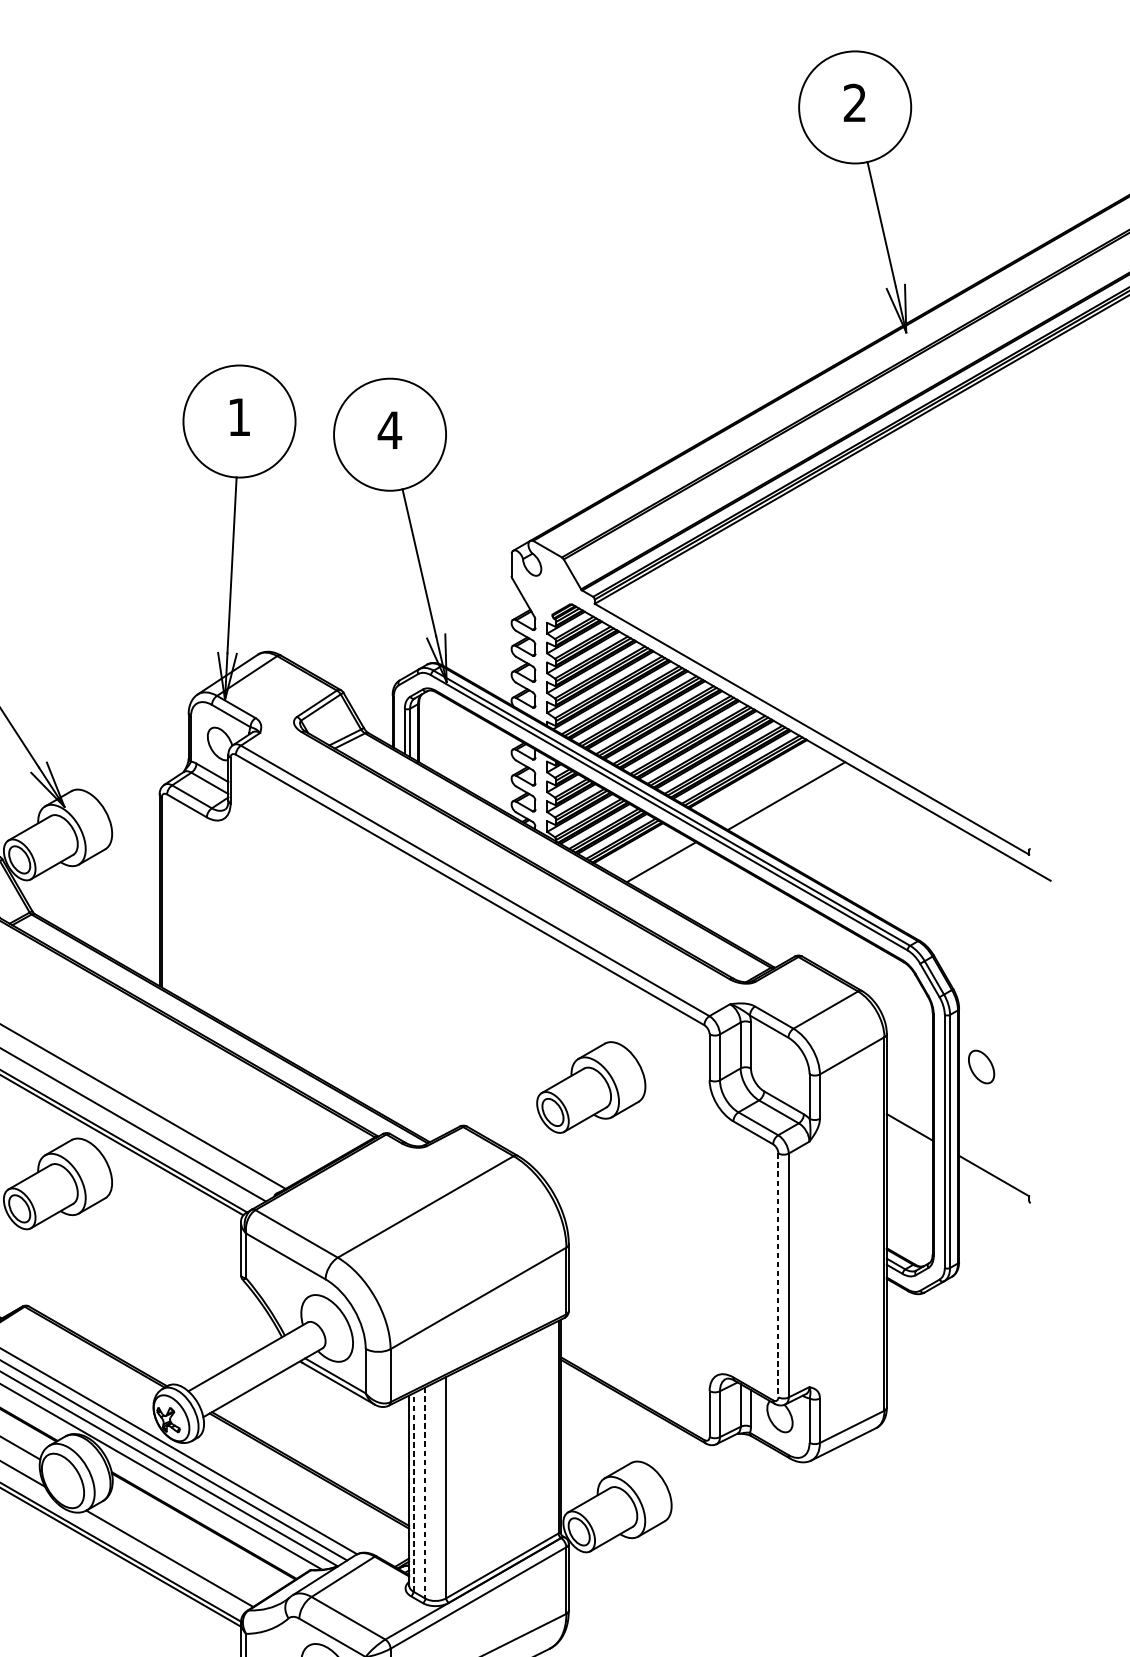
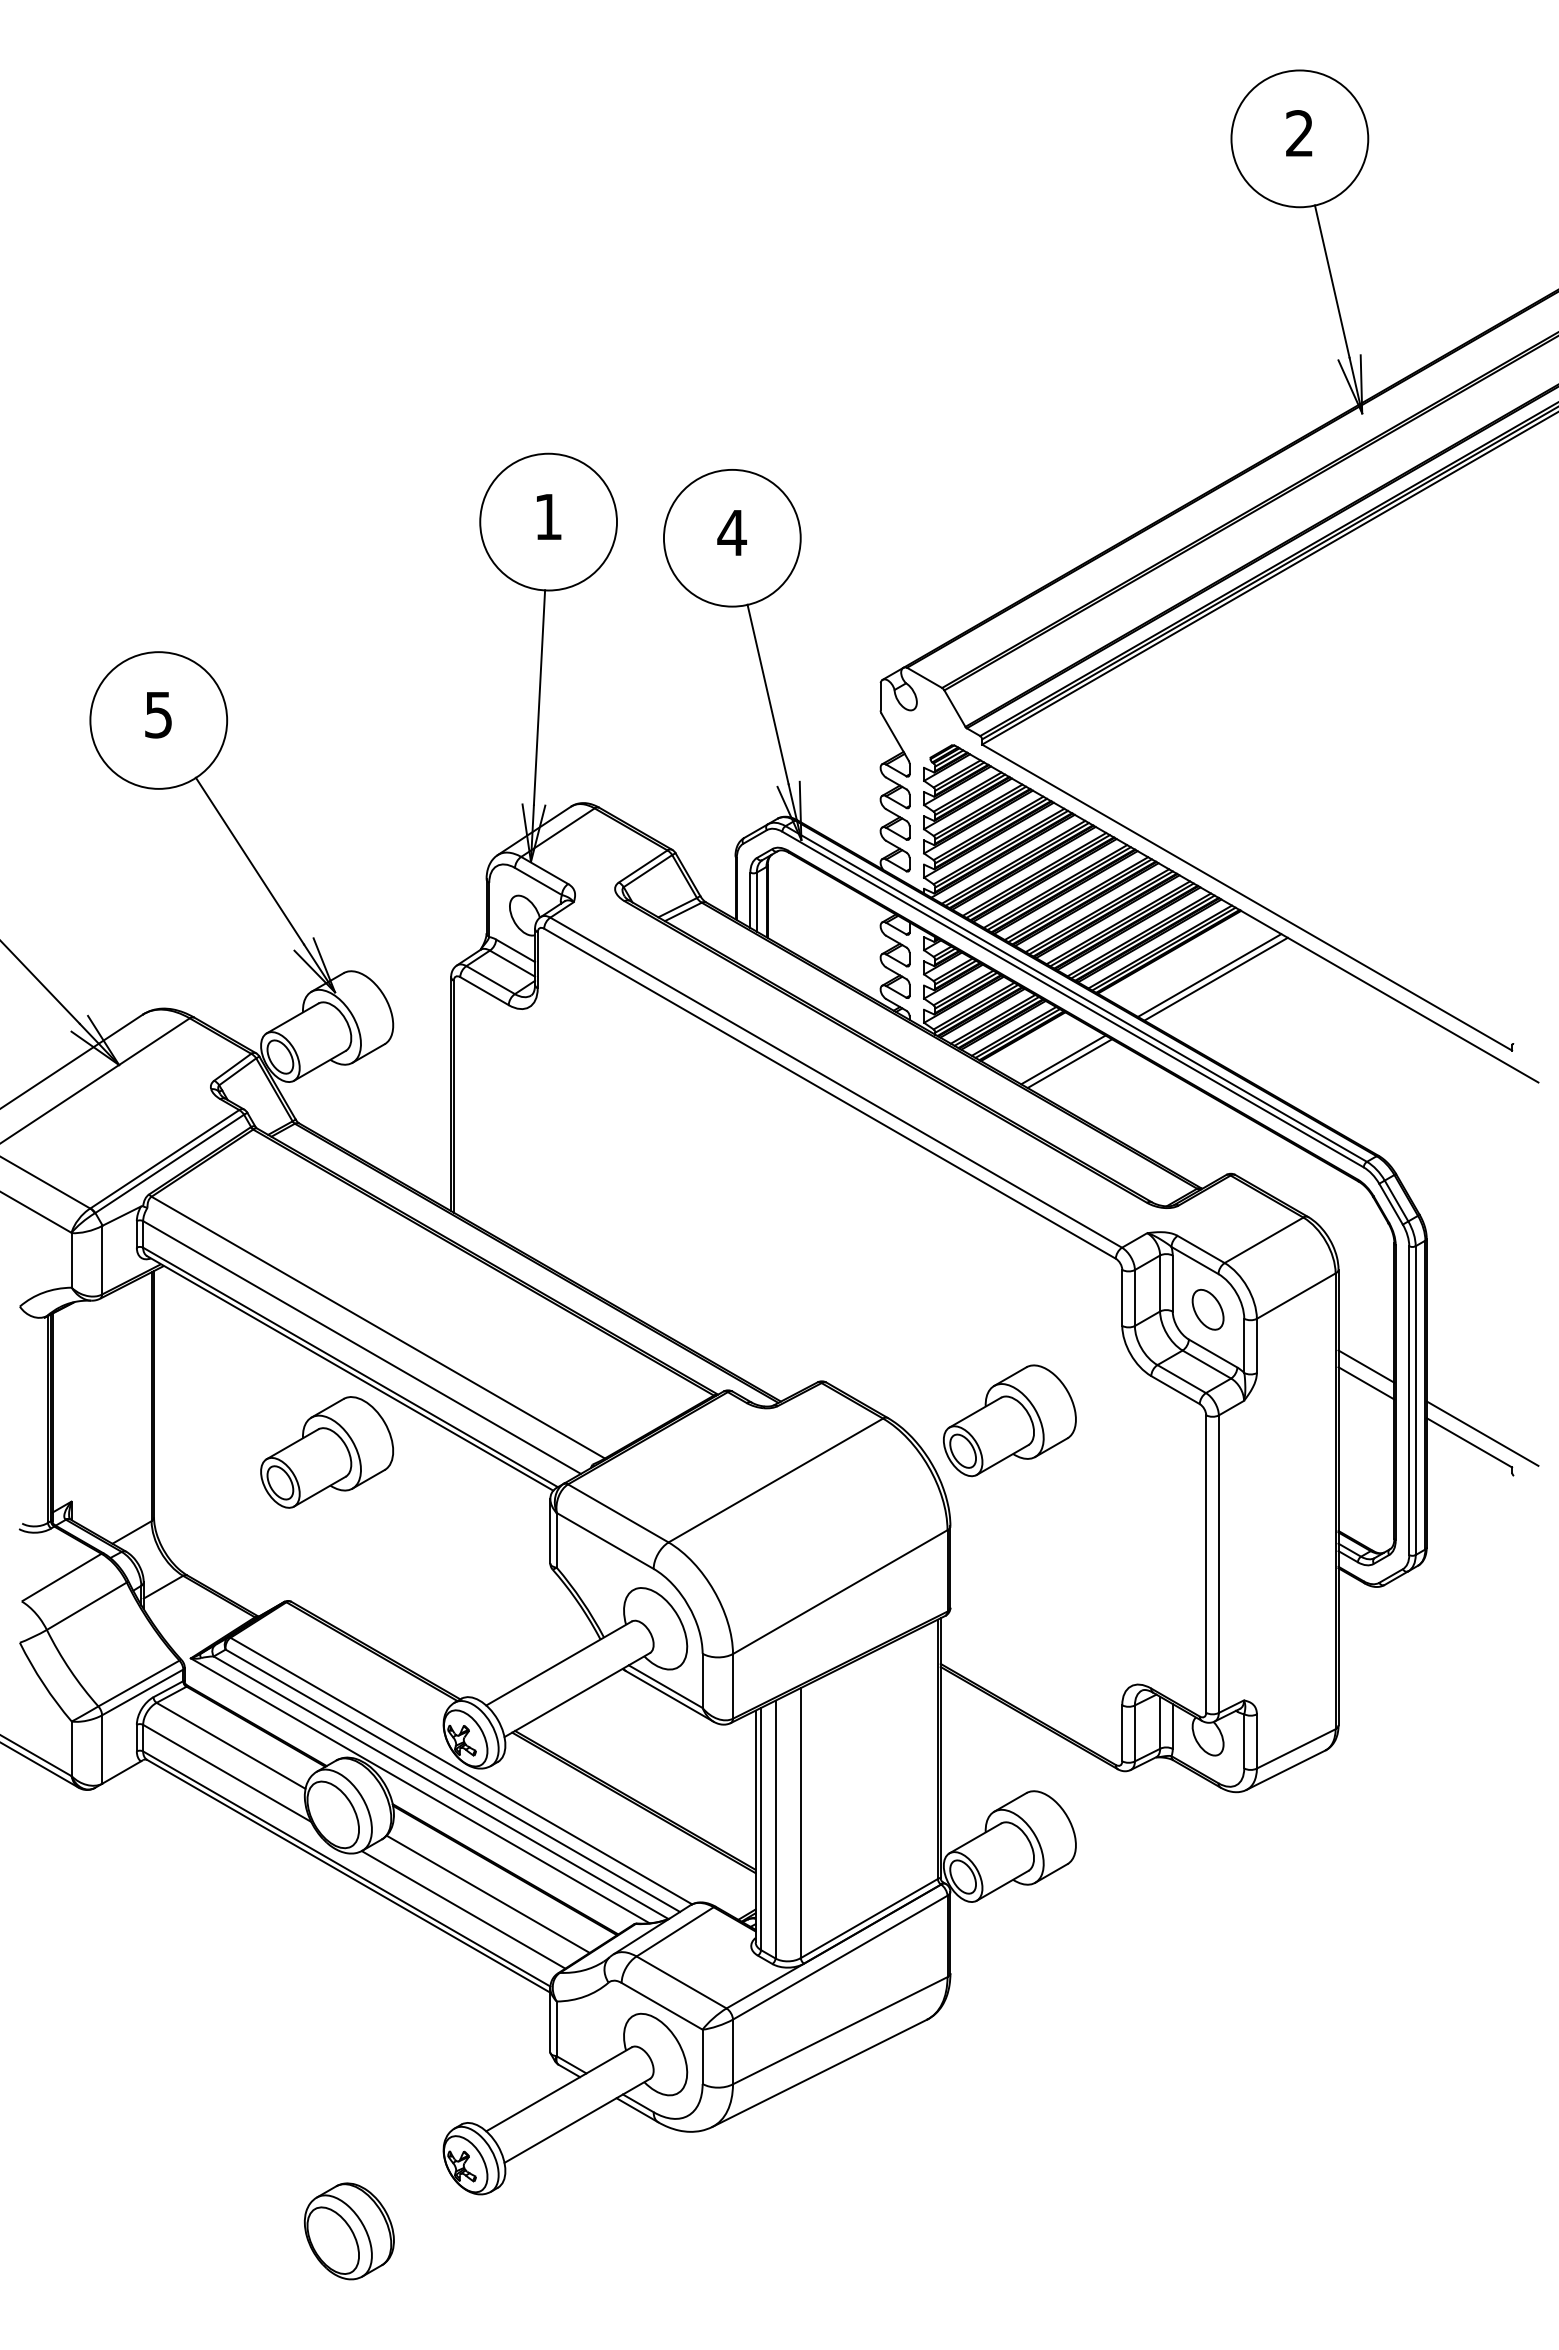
line: (781, 793) -> (1209, 975), added
line: (666, 865) -> (1069, 1063), added
part: (981, 1066) -> (1207, 1309), moved
part: (590, 1087) -> (1009, 1420), moved
line: (909, 1113) -> (1366, 1366), added
line: (1004, 1168) -> (1482, 1433), added
line: (778, 1275) -> (1206, 1564), dashed -> solid
line: (413, 1492) -> (761, 1828), dashed -> solid
line: (425, 1492) -> (775, 1829), dashed -> solid
line: (189, 1545) -> (487, 1893), added

